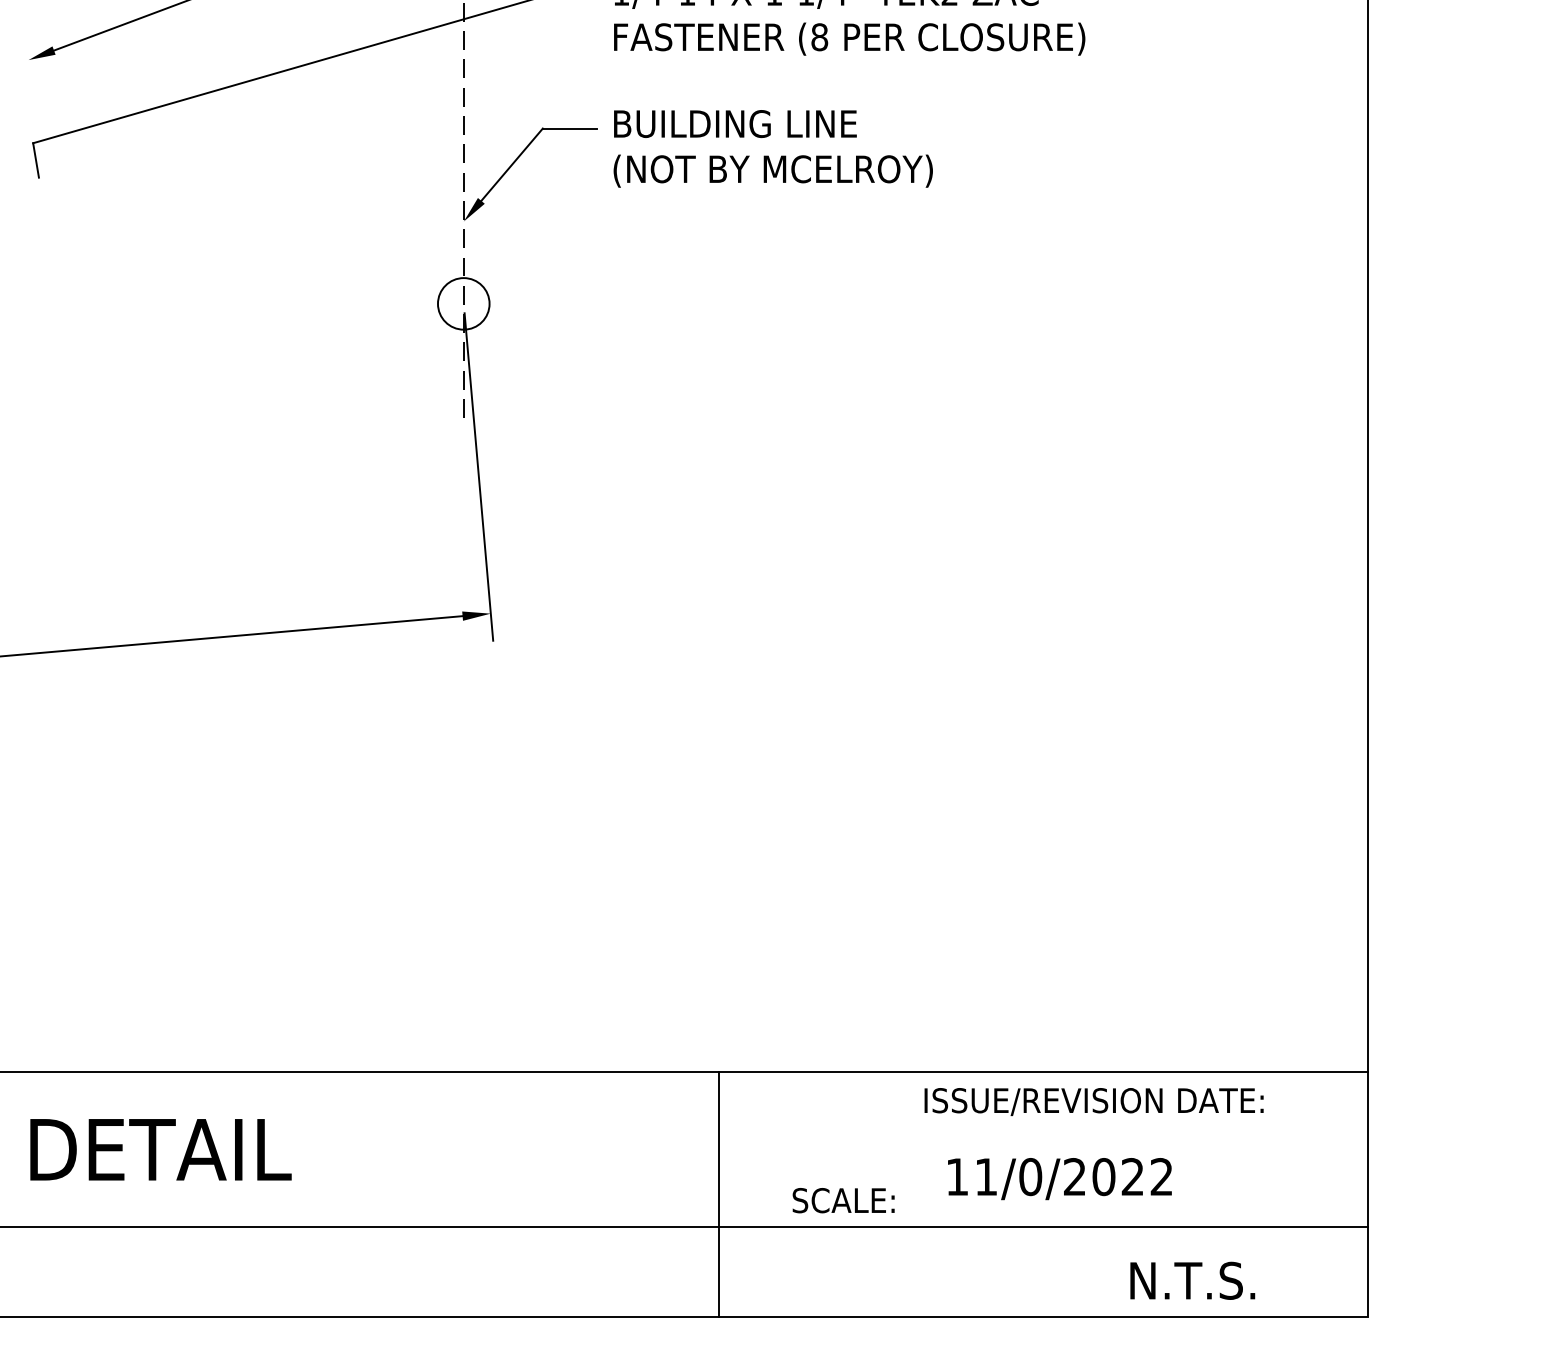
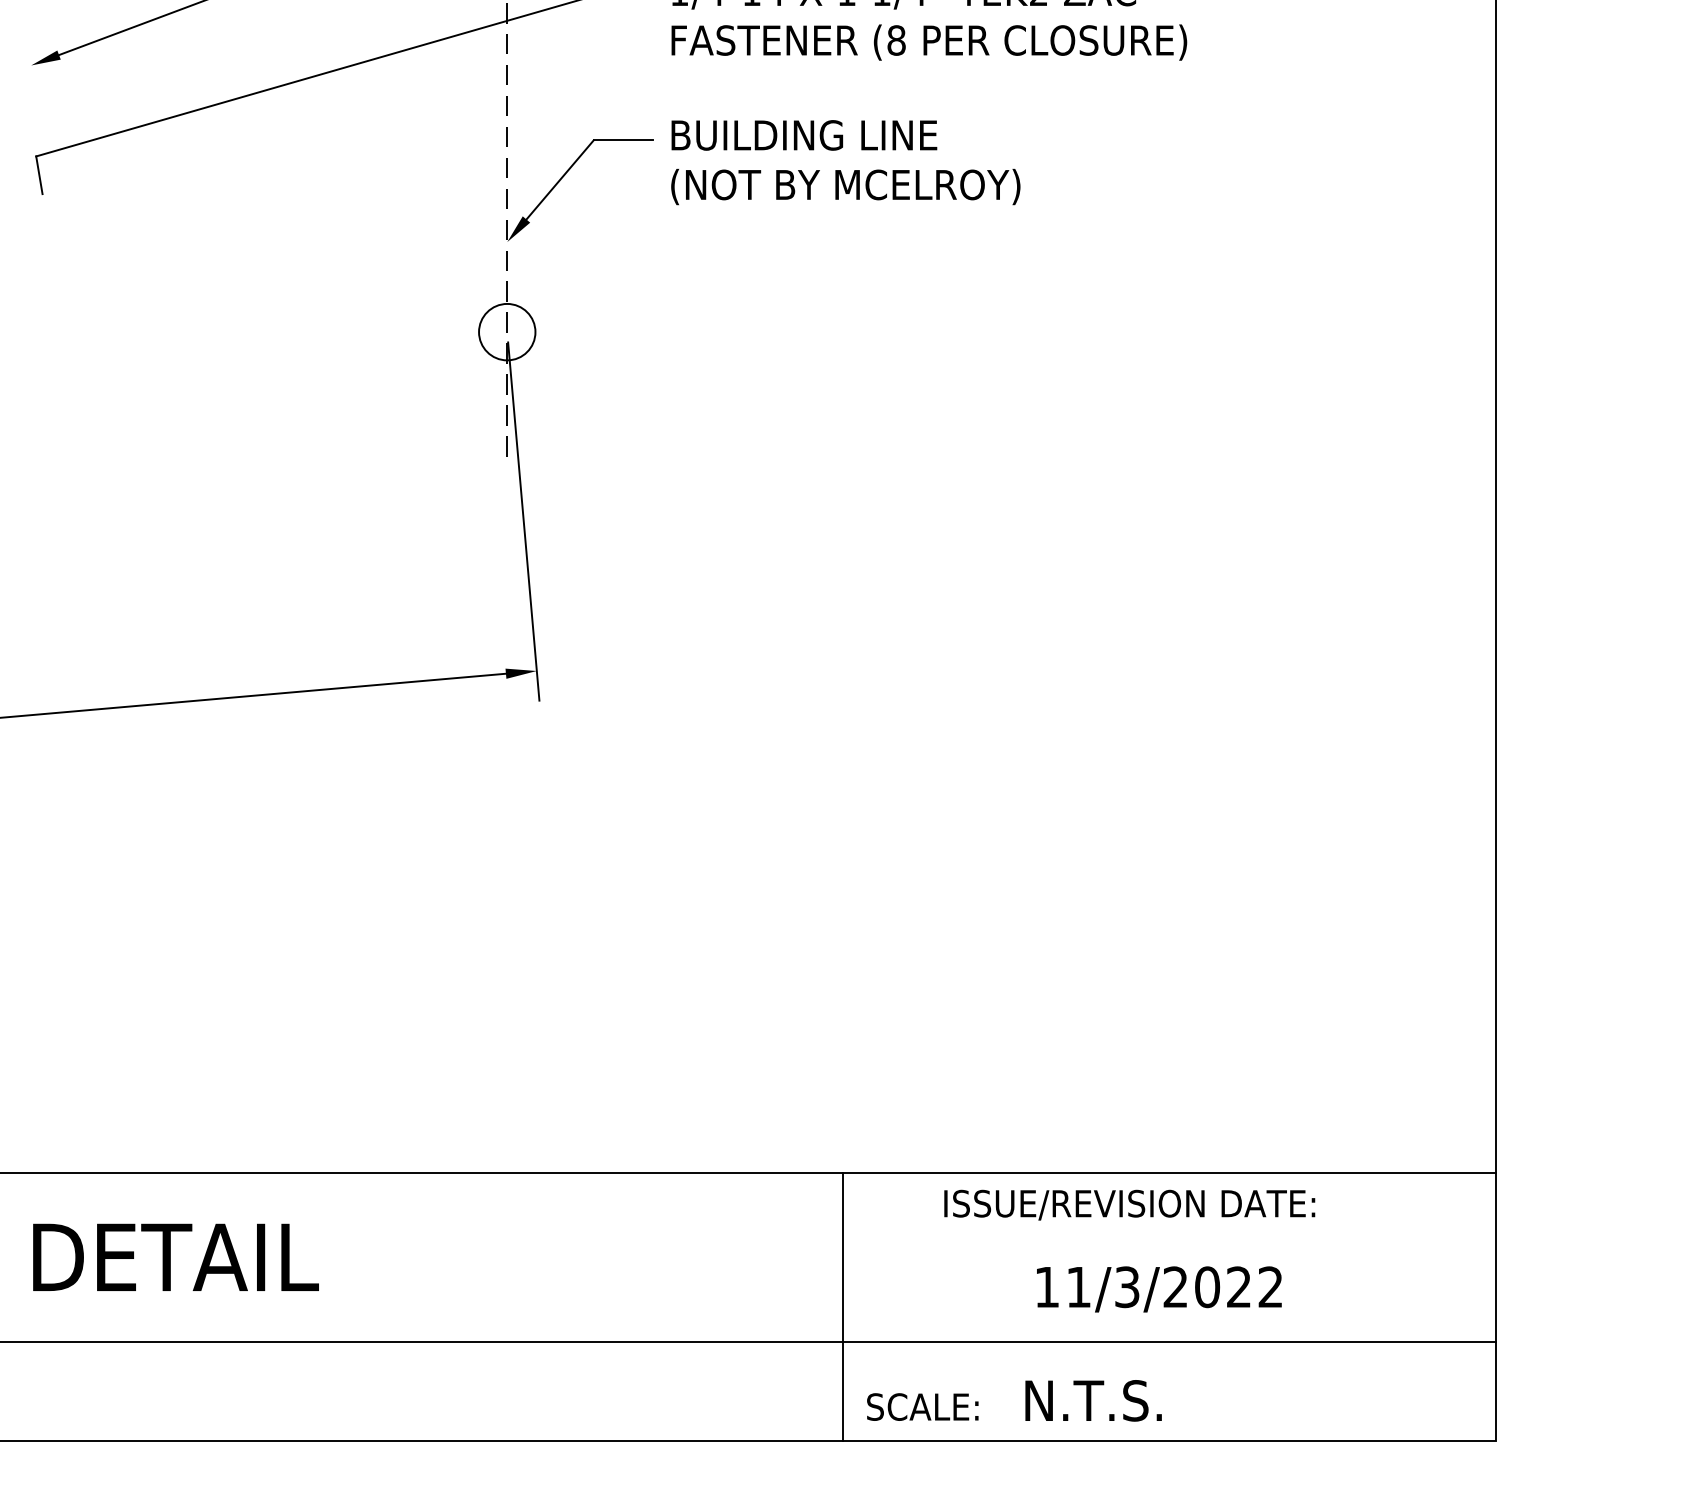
text: (1093, 1101) -> (1129, 1204), moved
text: (1030, 1177) -> (1127, 1287), 11/0/2022 -> 11/3/2022
line: (719, 1194) -> (843, 1306), moved
text: (843, 1200) -> (922, 1406), moved
text: (1192, 1280) -> (1093, 1400), moved

